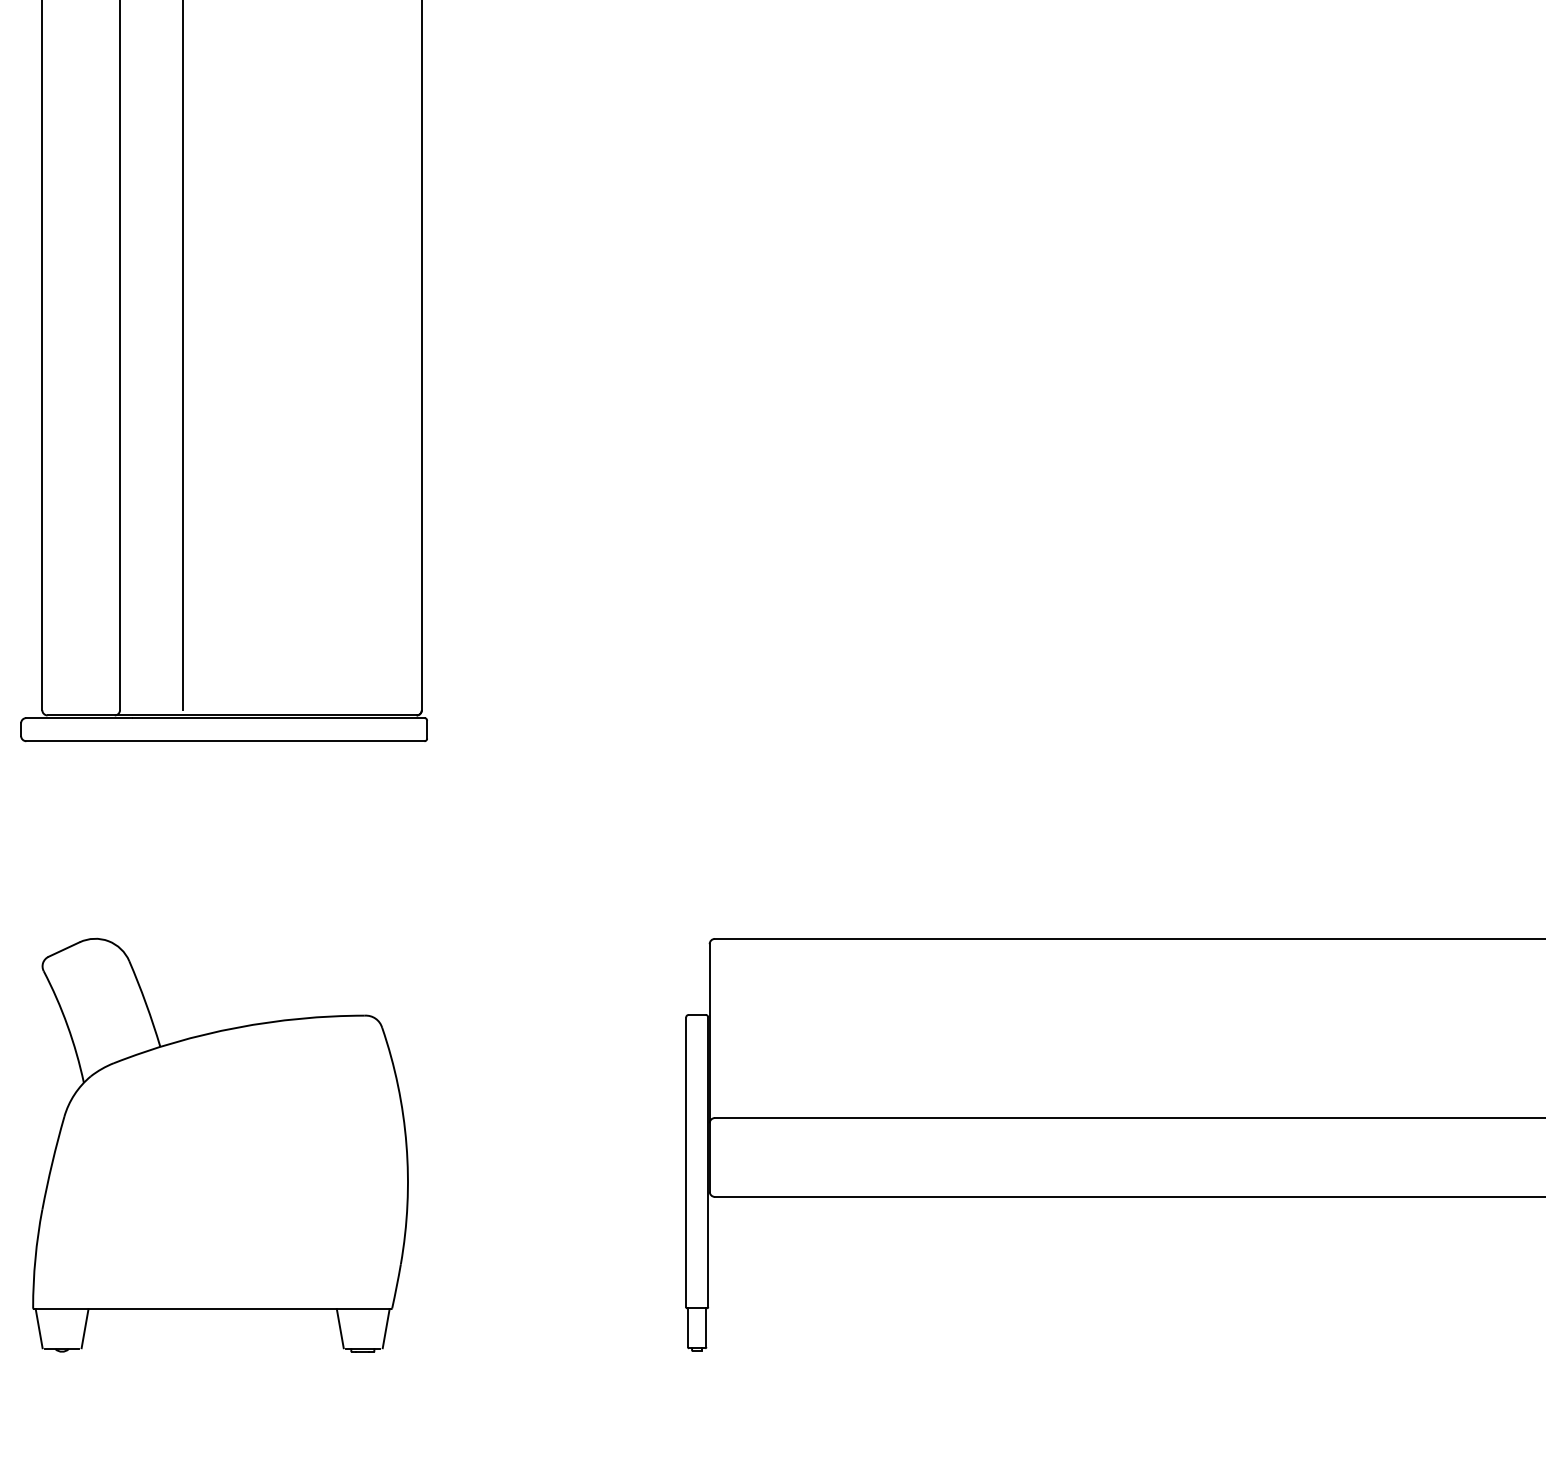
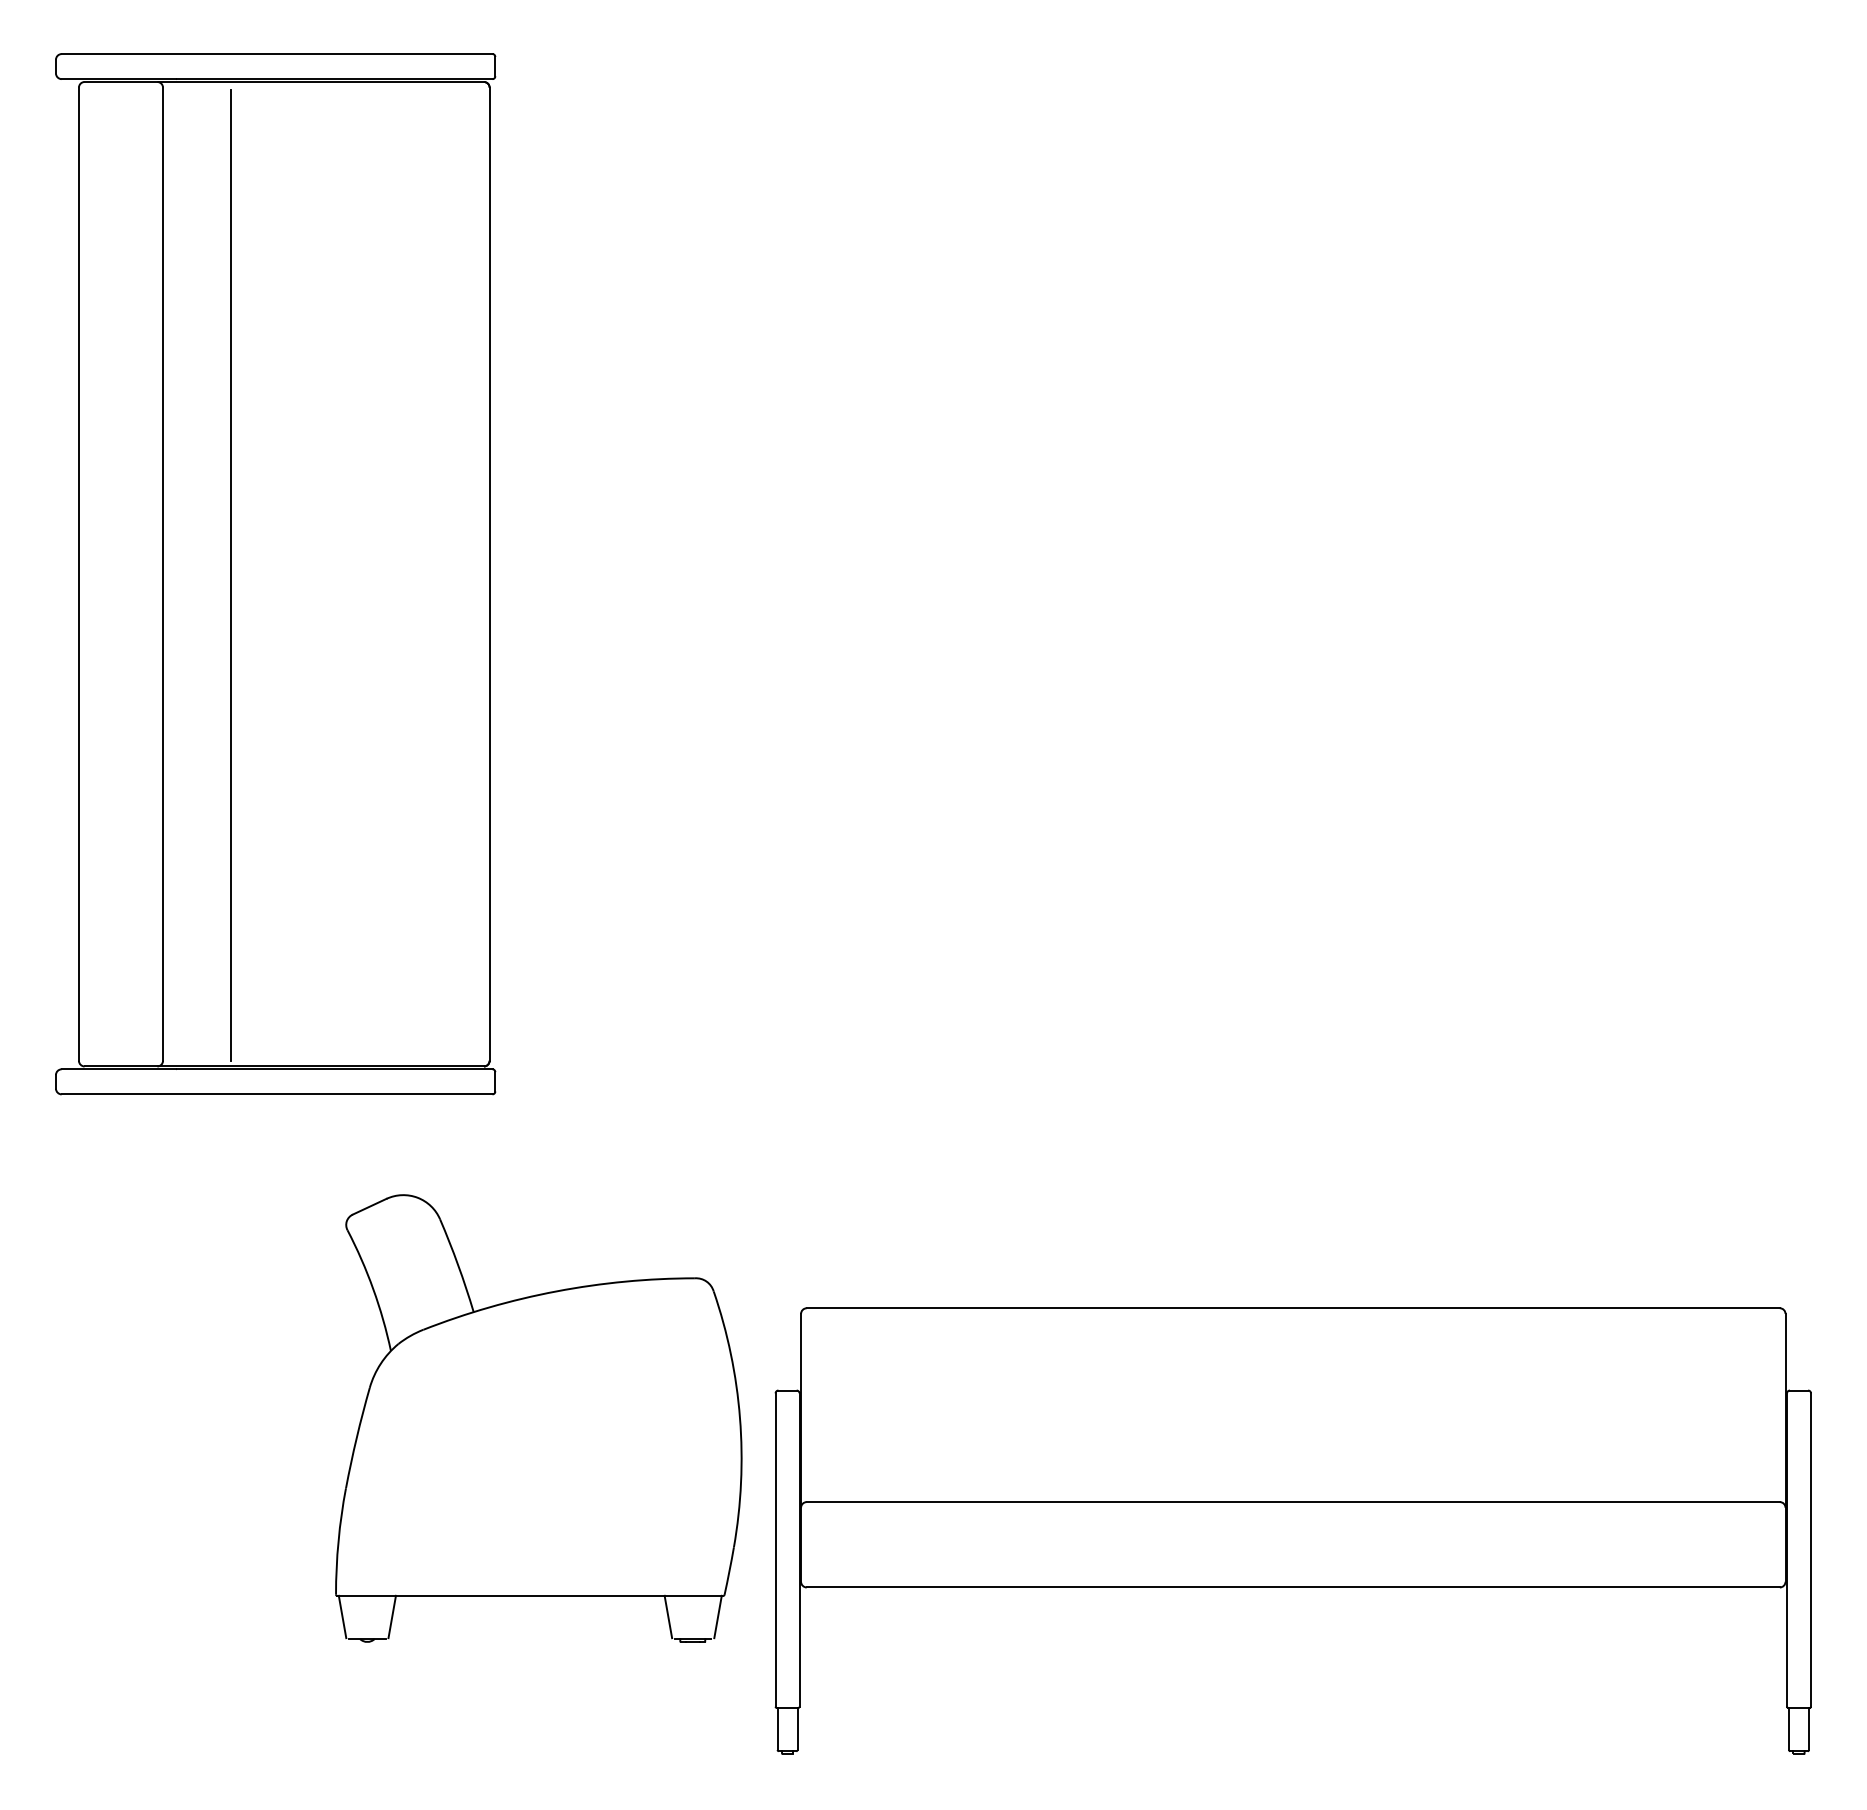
part: (220, 1145) -> (538, 1418), moved

